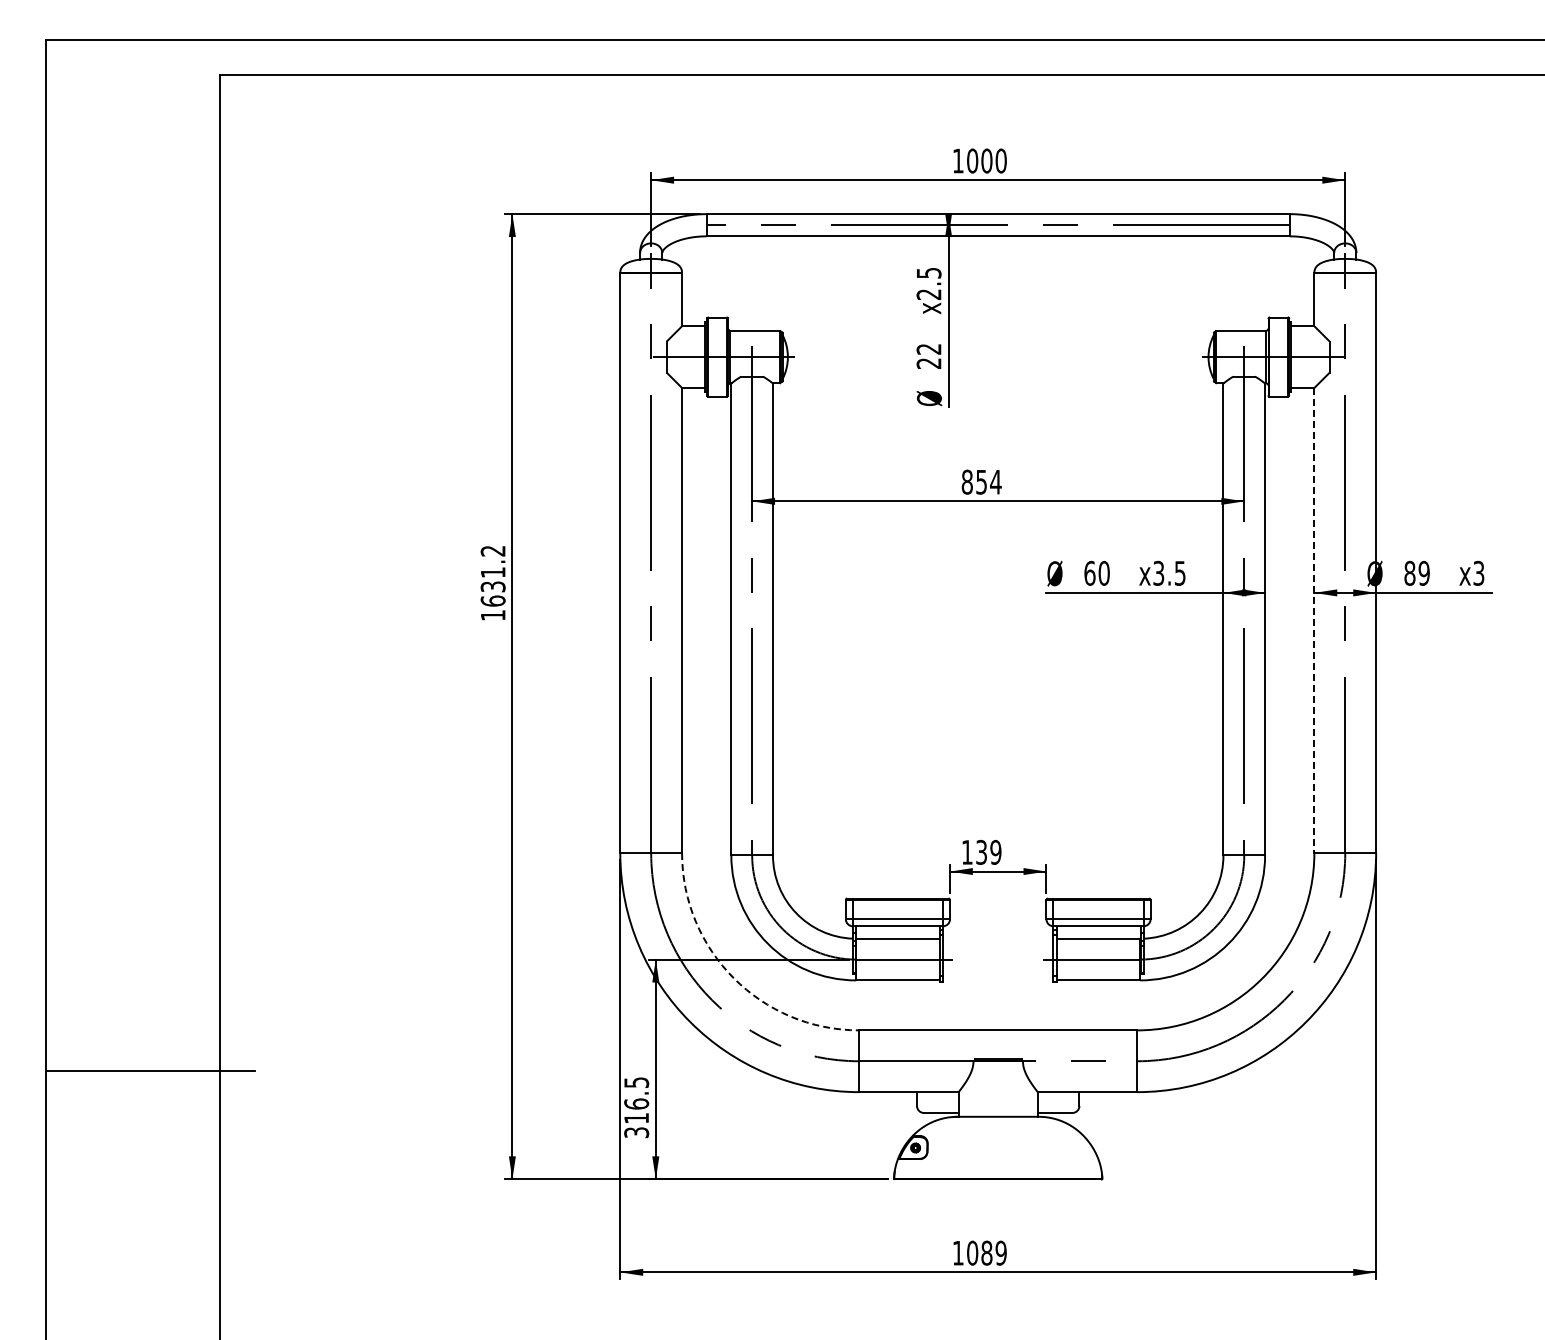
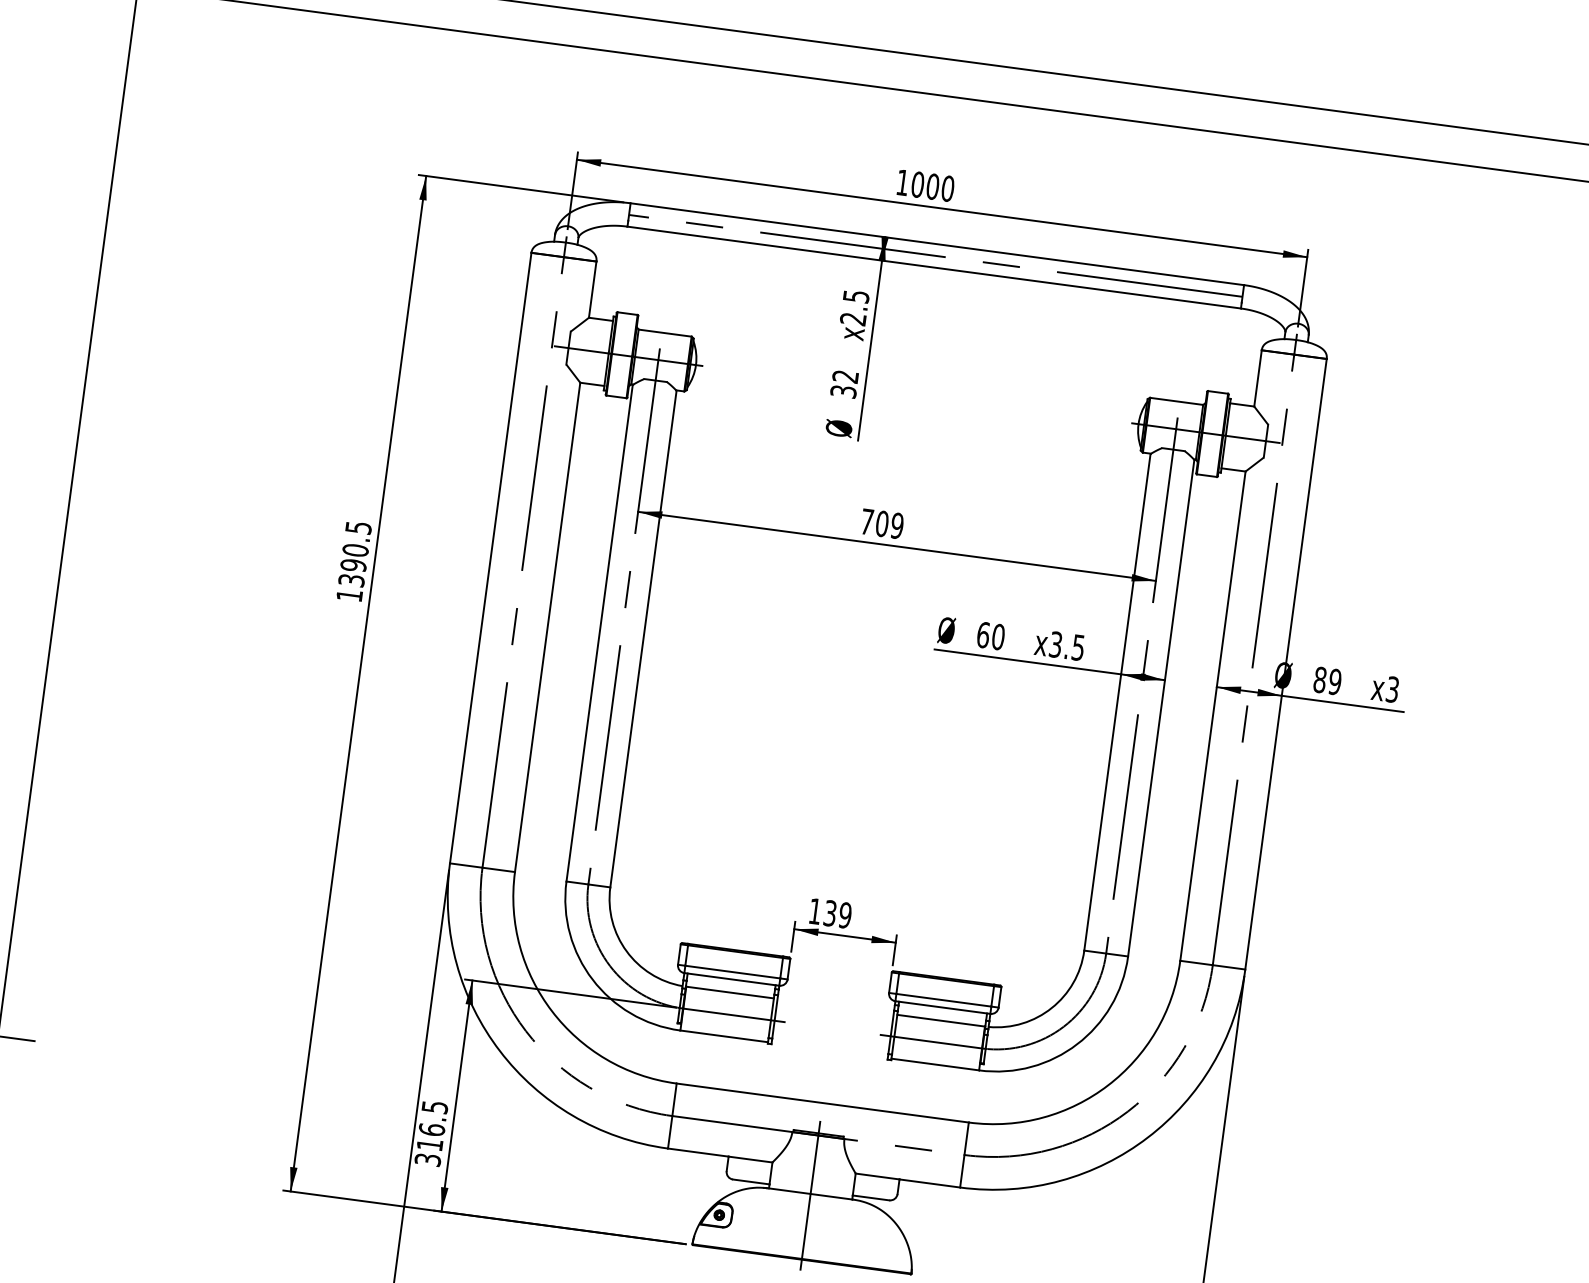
text: (928, 363) -> (843, 391), 22 -> 32
text: (981, 481) -> (882, 523), 854 -> 709
text: (492, 576) -> (354, 554), 1631.2 -> 1390.5
line: (1314, 620) -> (1213, 716), dashed -> solid
arc: (734, 978) -> (552, 1011), dashed -> solid
line: (998, 1118) -> (810, 1195), added

